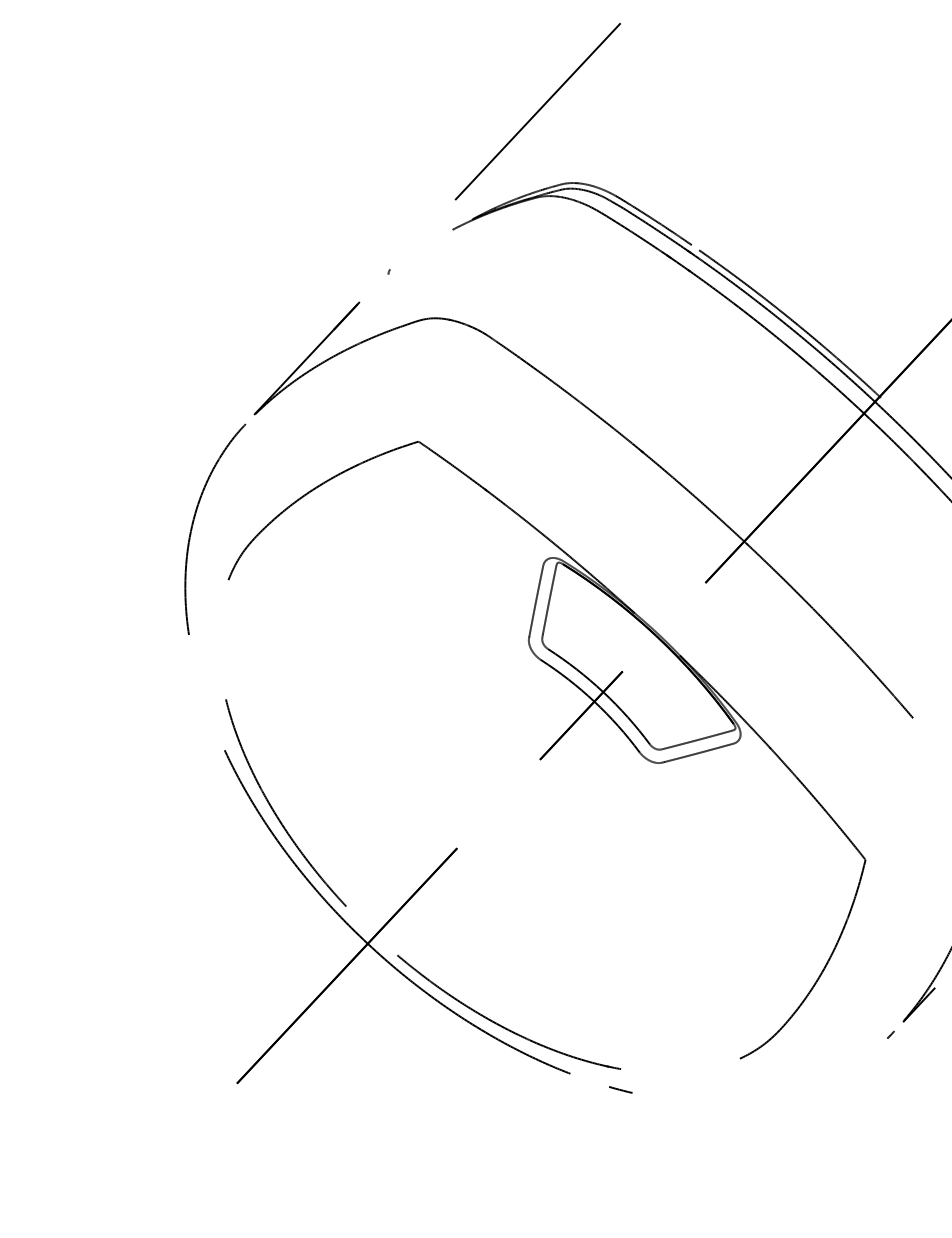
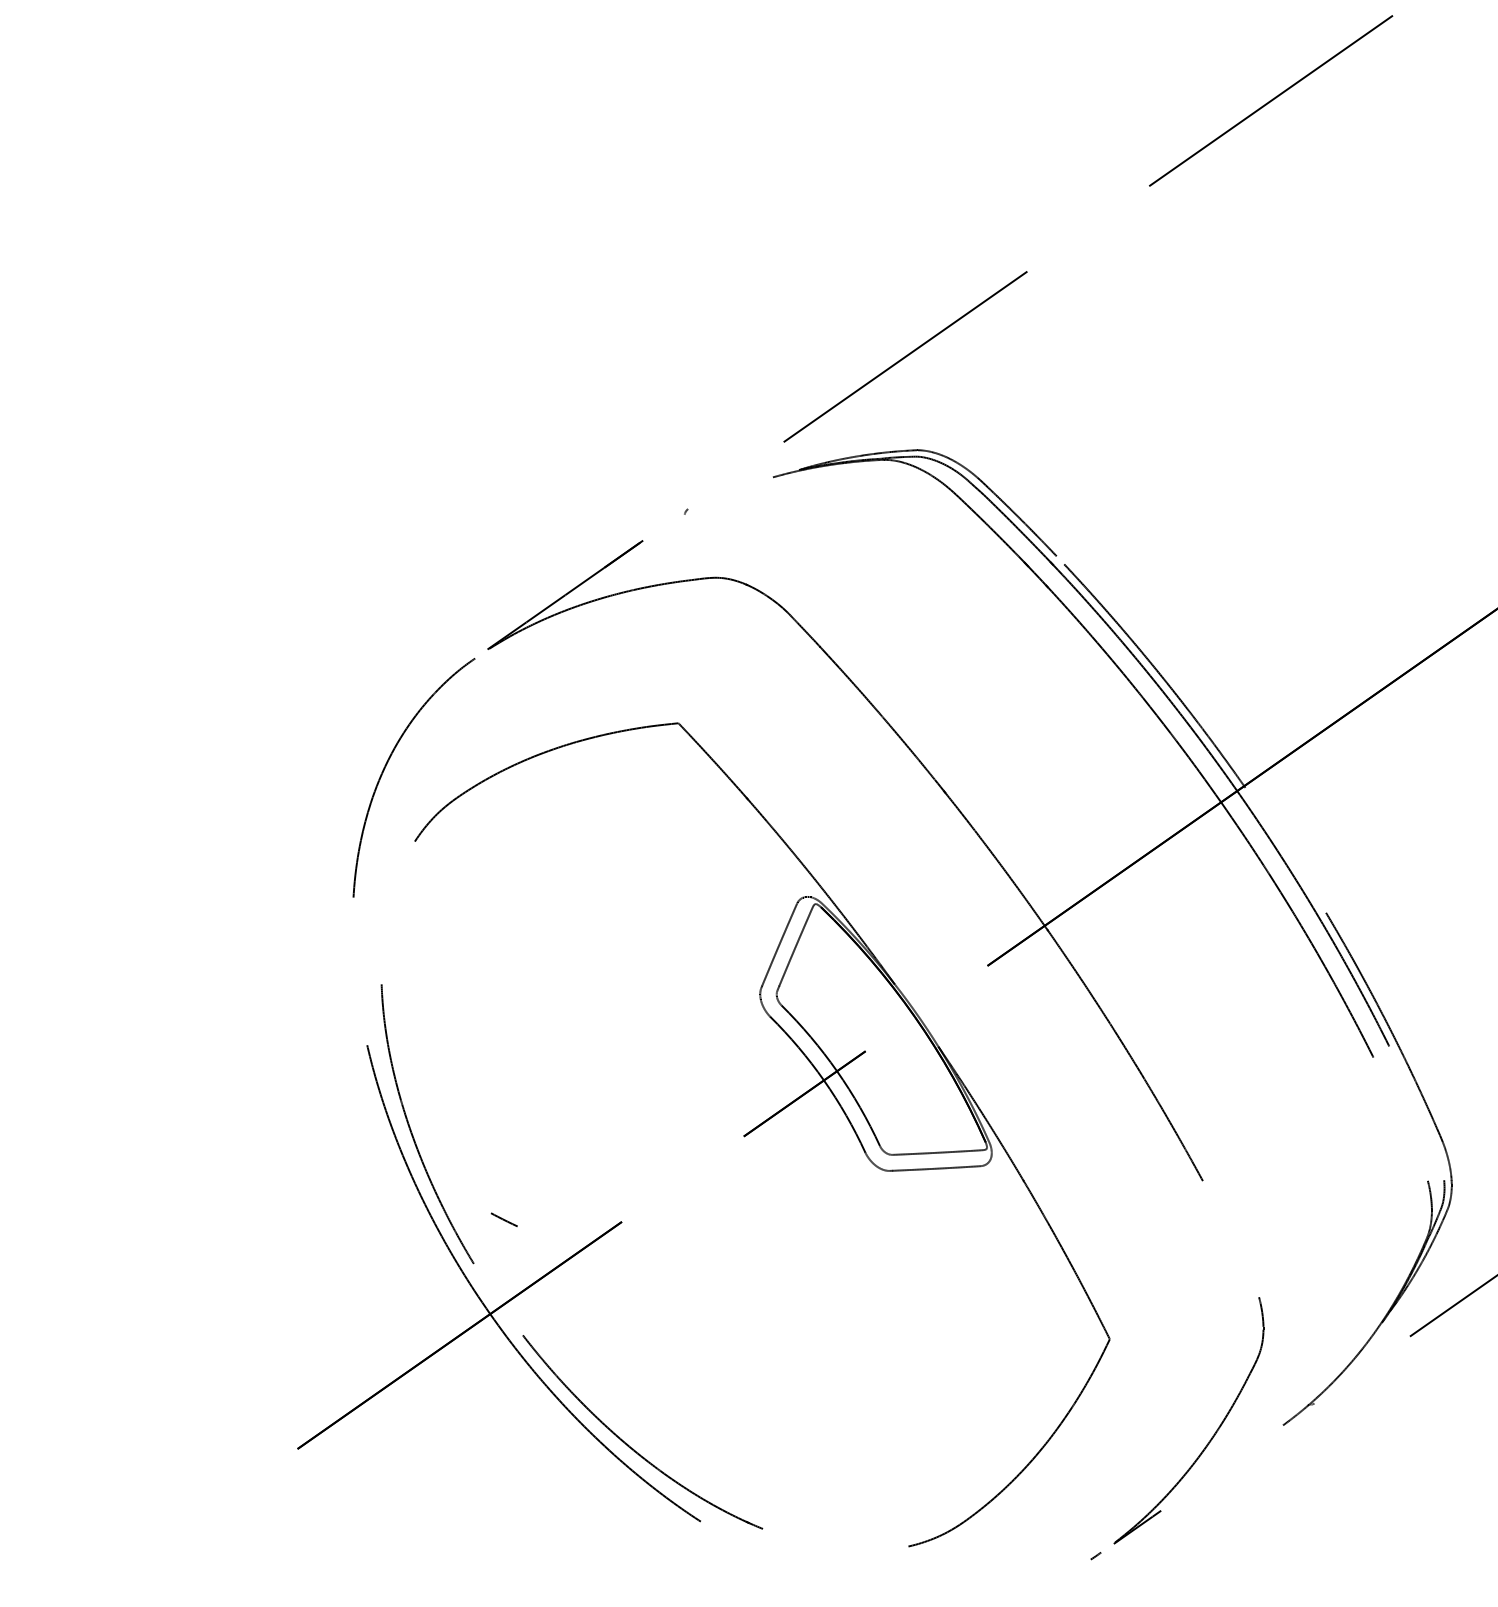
line: (620, 1089) -> (503, 1219), moved

